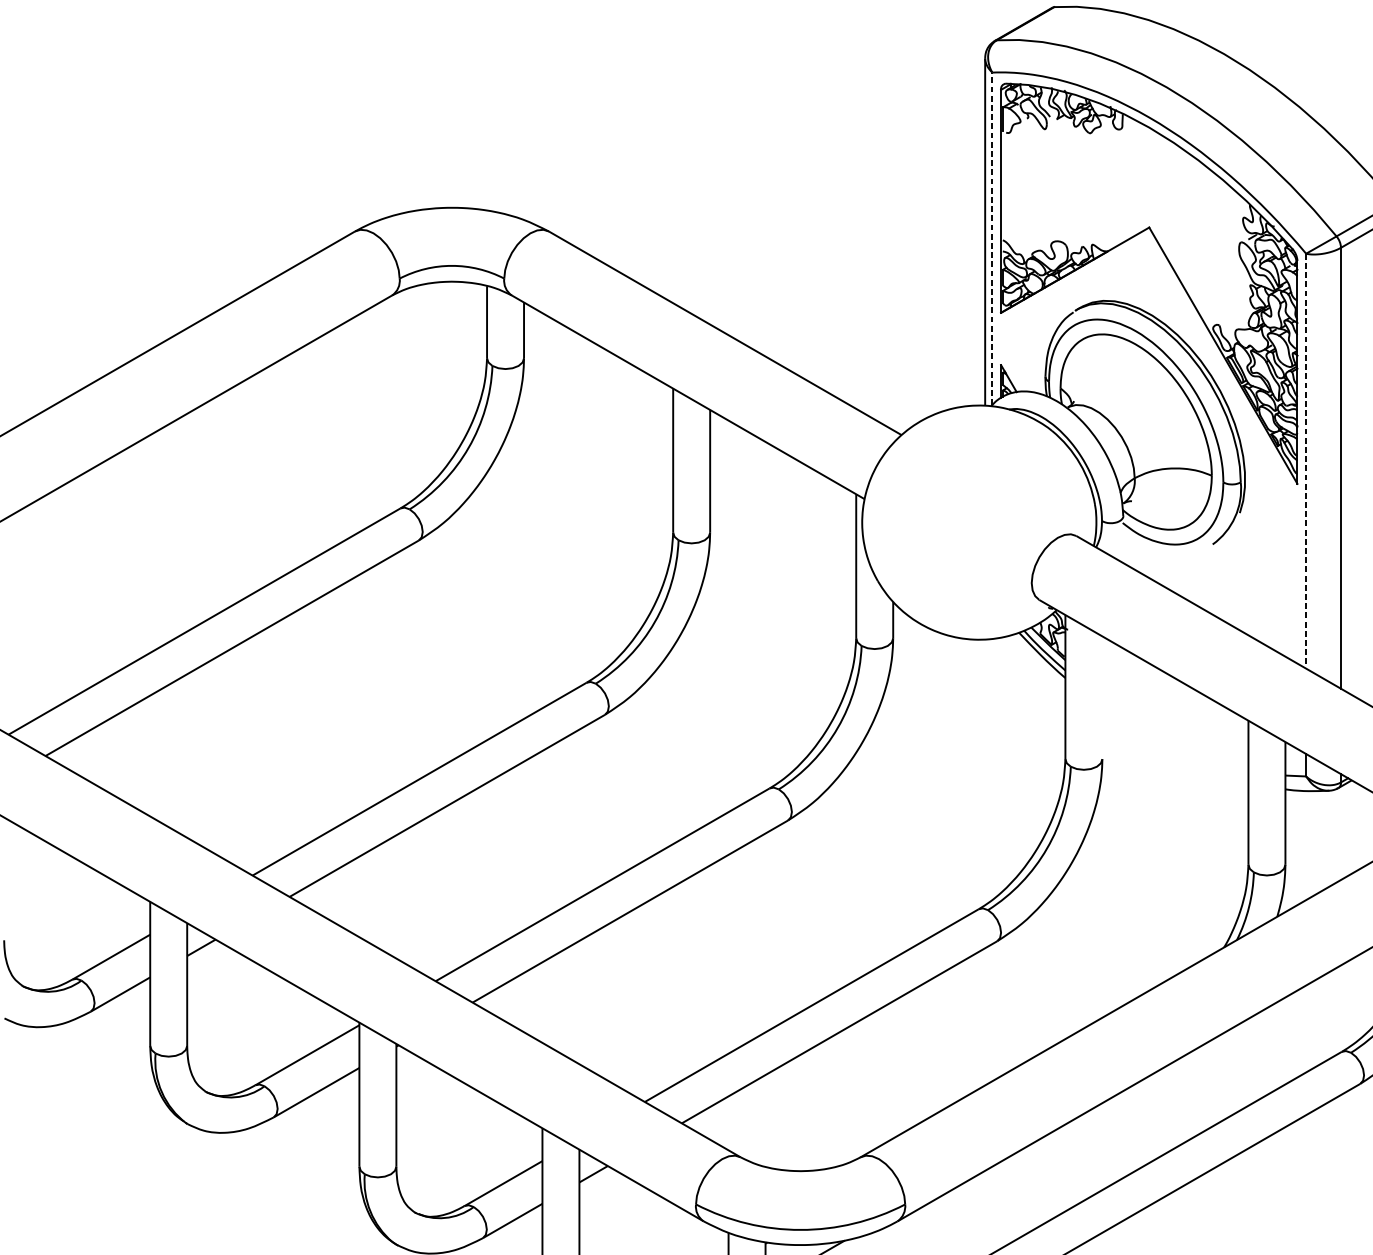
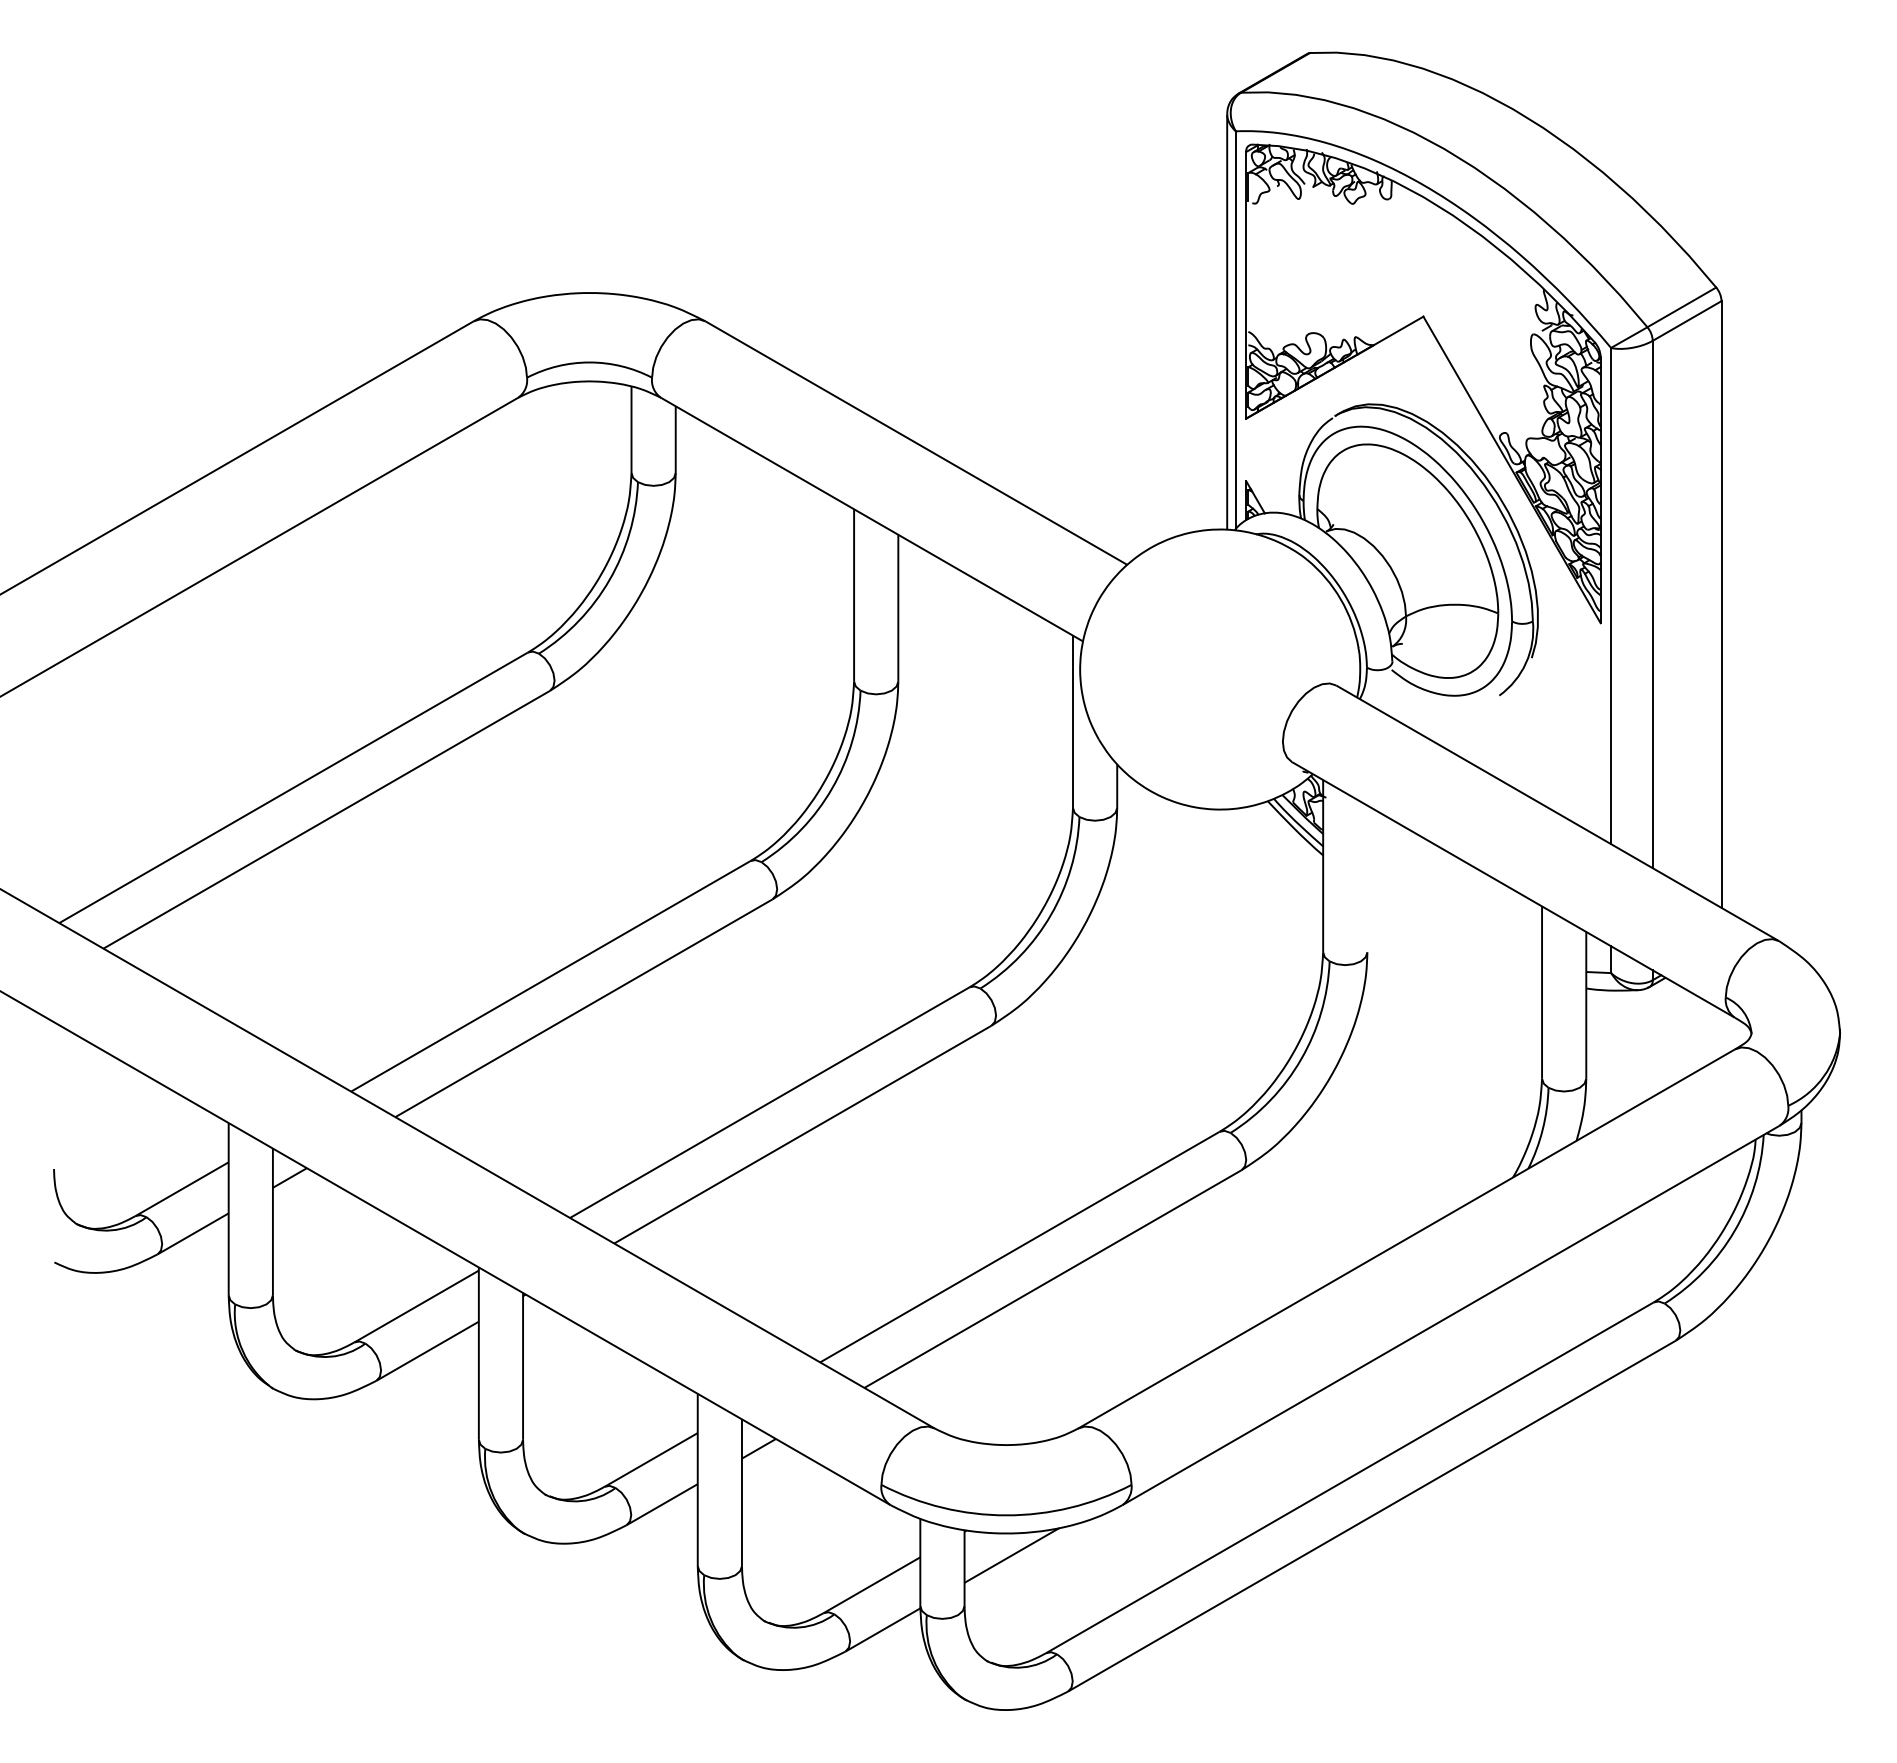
line: (992, 239) -> (1235, 330), dashed -> solid
line: (1306, 461) -> (1611, 596), dashed -> solid

